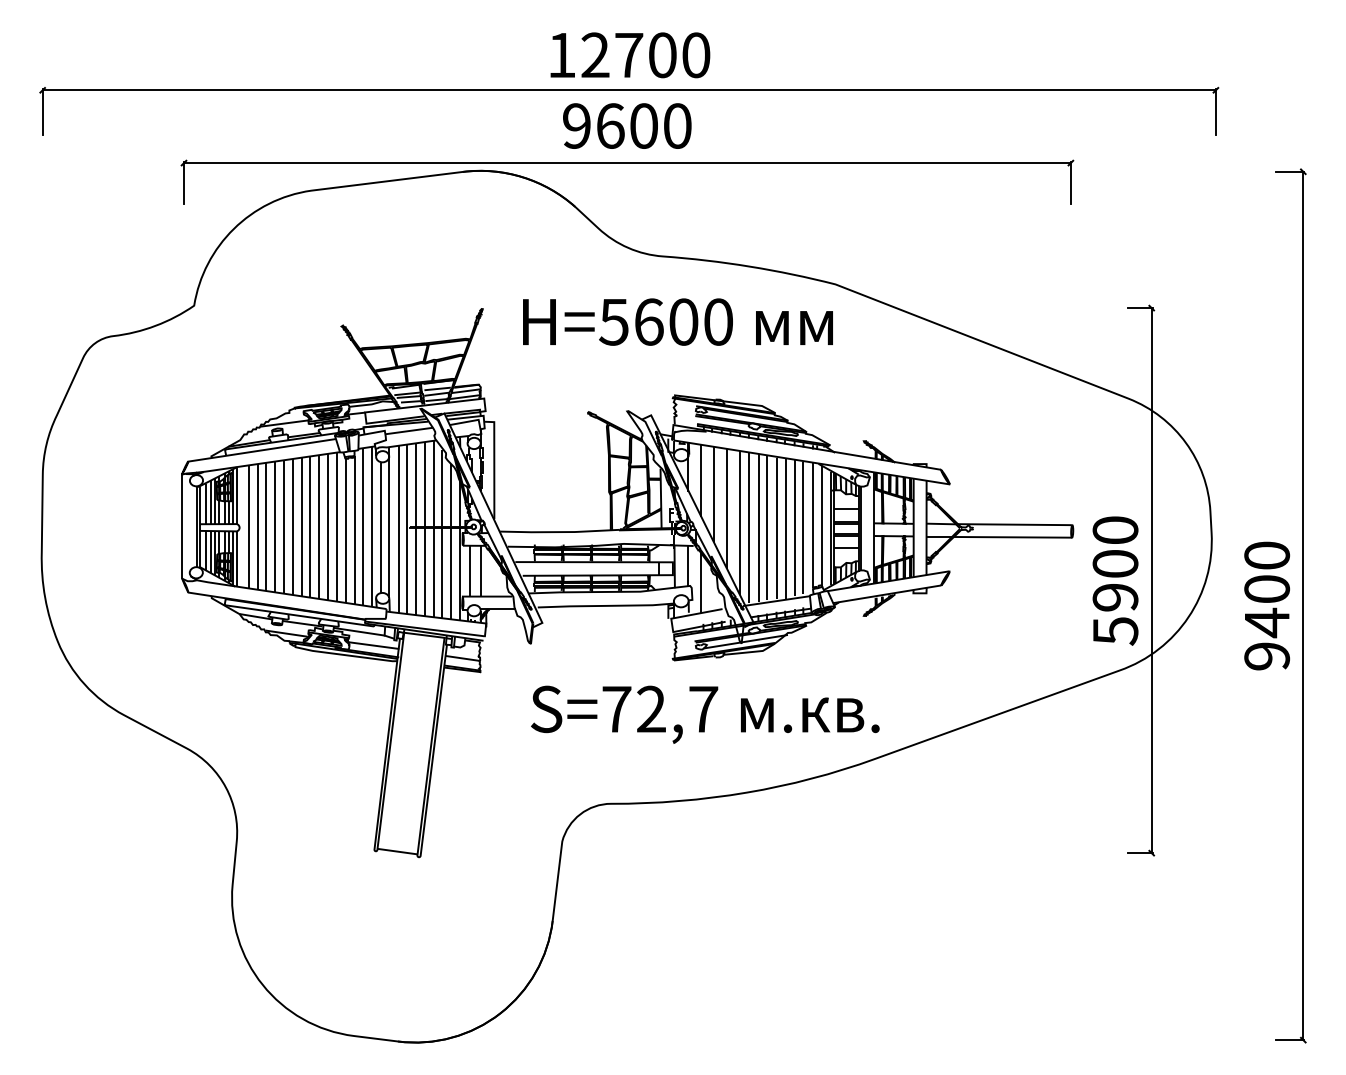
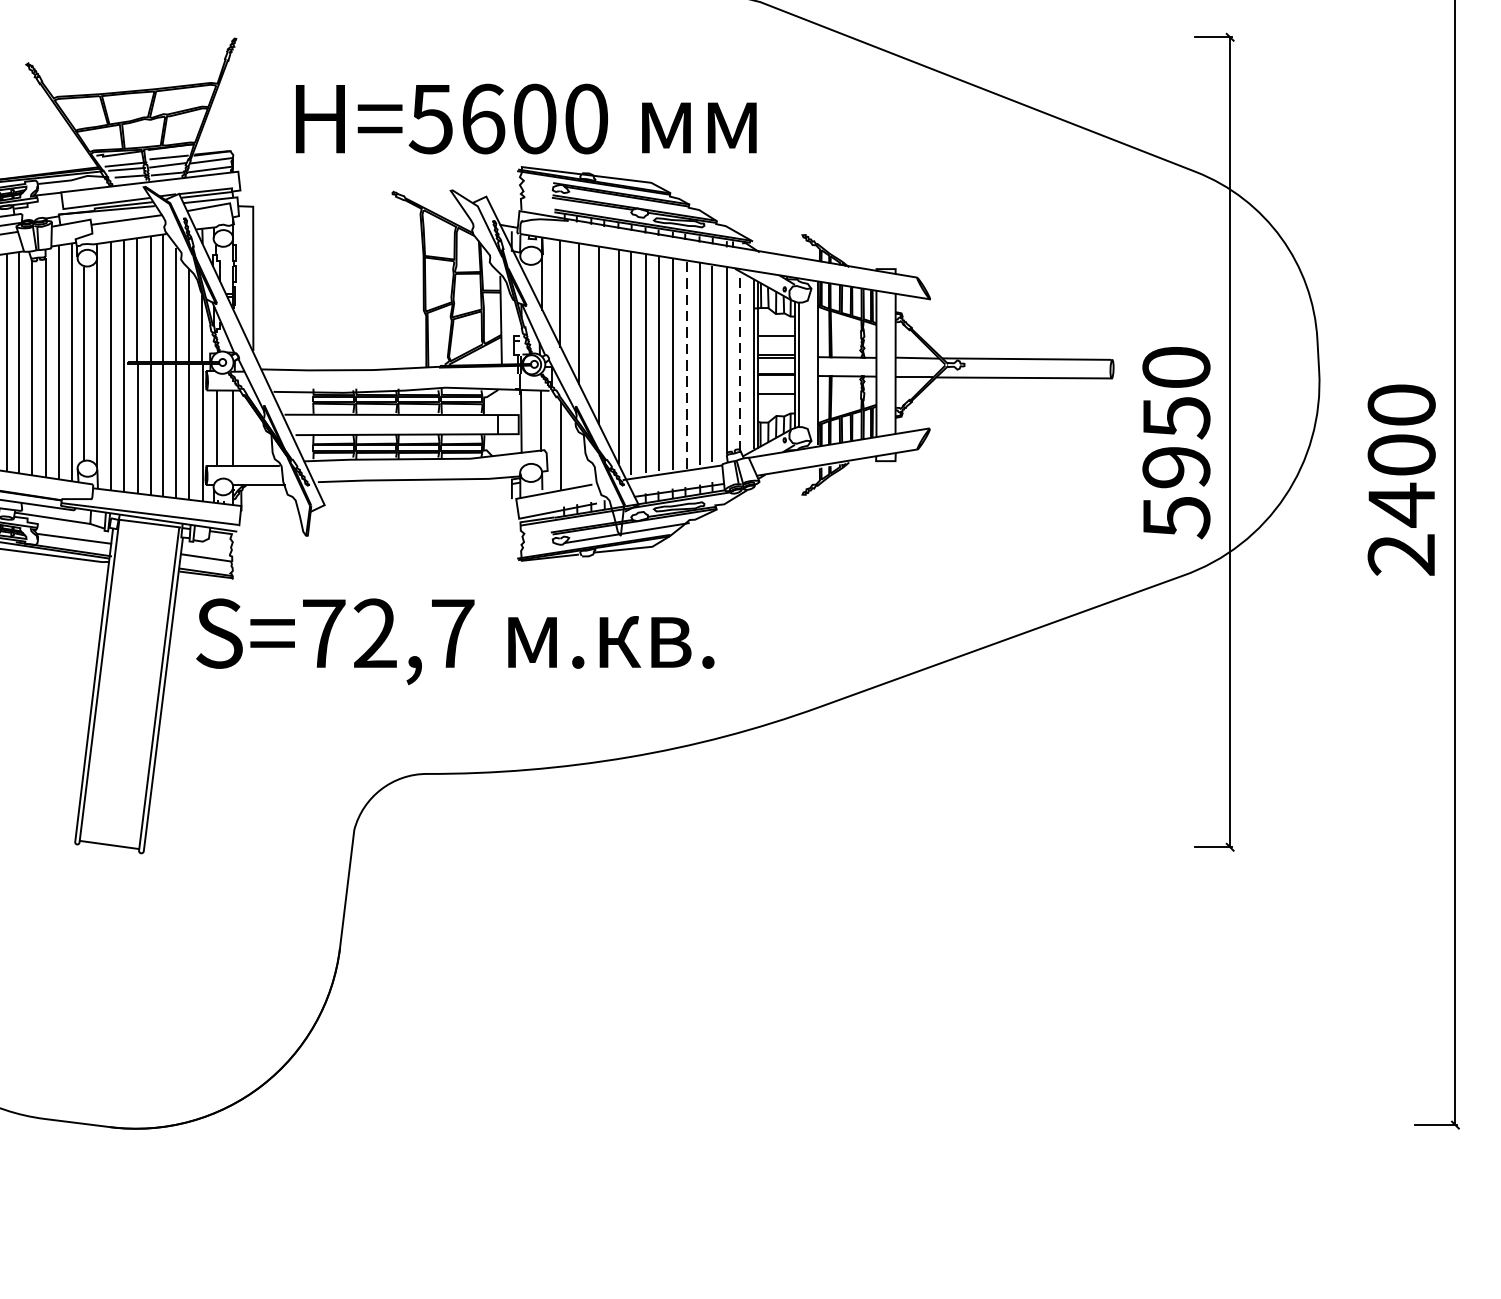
text: (677, 321) -> (525, 118), moved
line: (822, 525) -> (740, 360), solid -> dashed
line: (785, 530) -> (685, 367), solid -> dashed
text: (1115, 564) -> (1176, 418), 5900 -> 5950
text: (1267, 656) -> (1402, 555), 9400 -> 2400
text: (705, 714) -> (455, 641), moved

